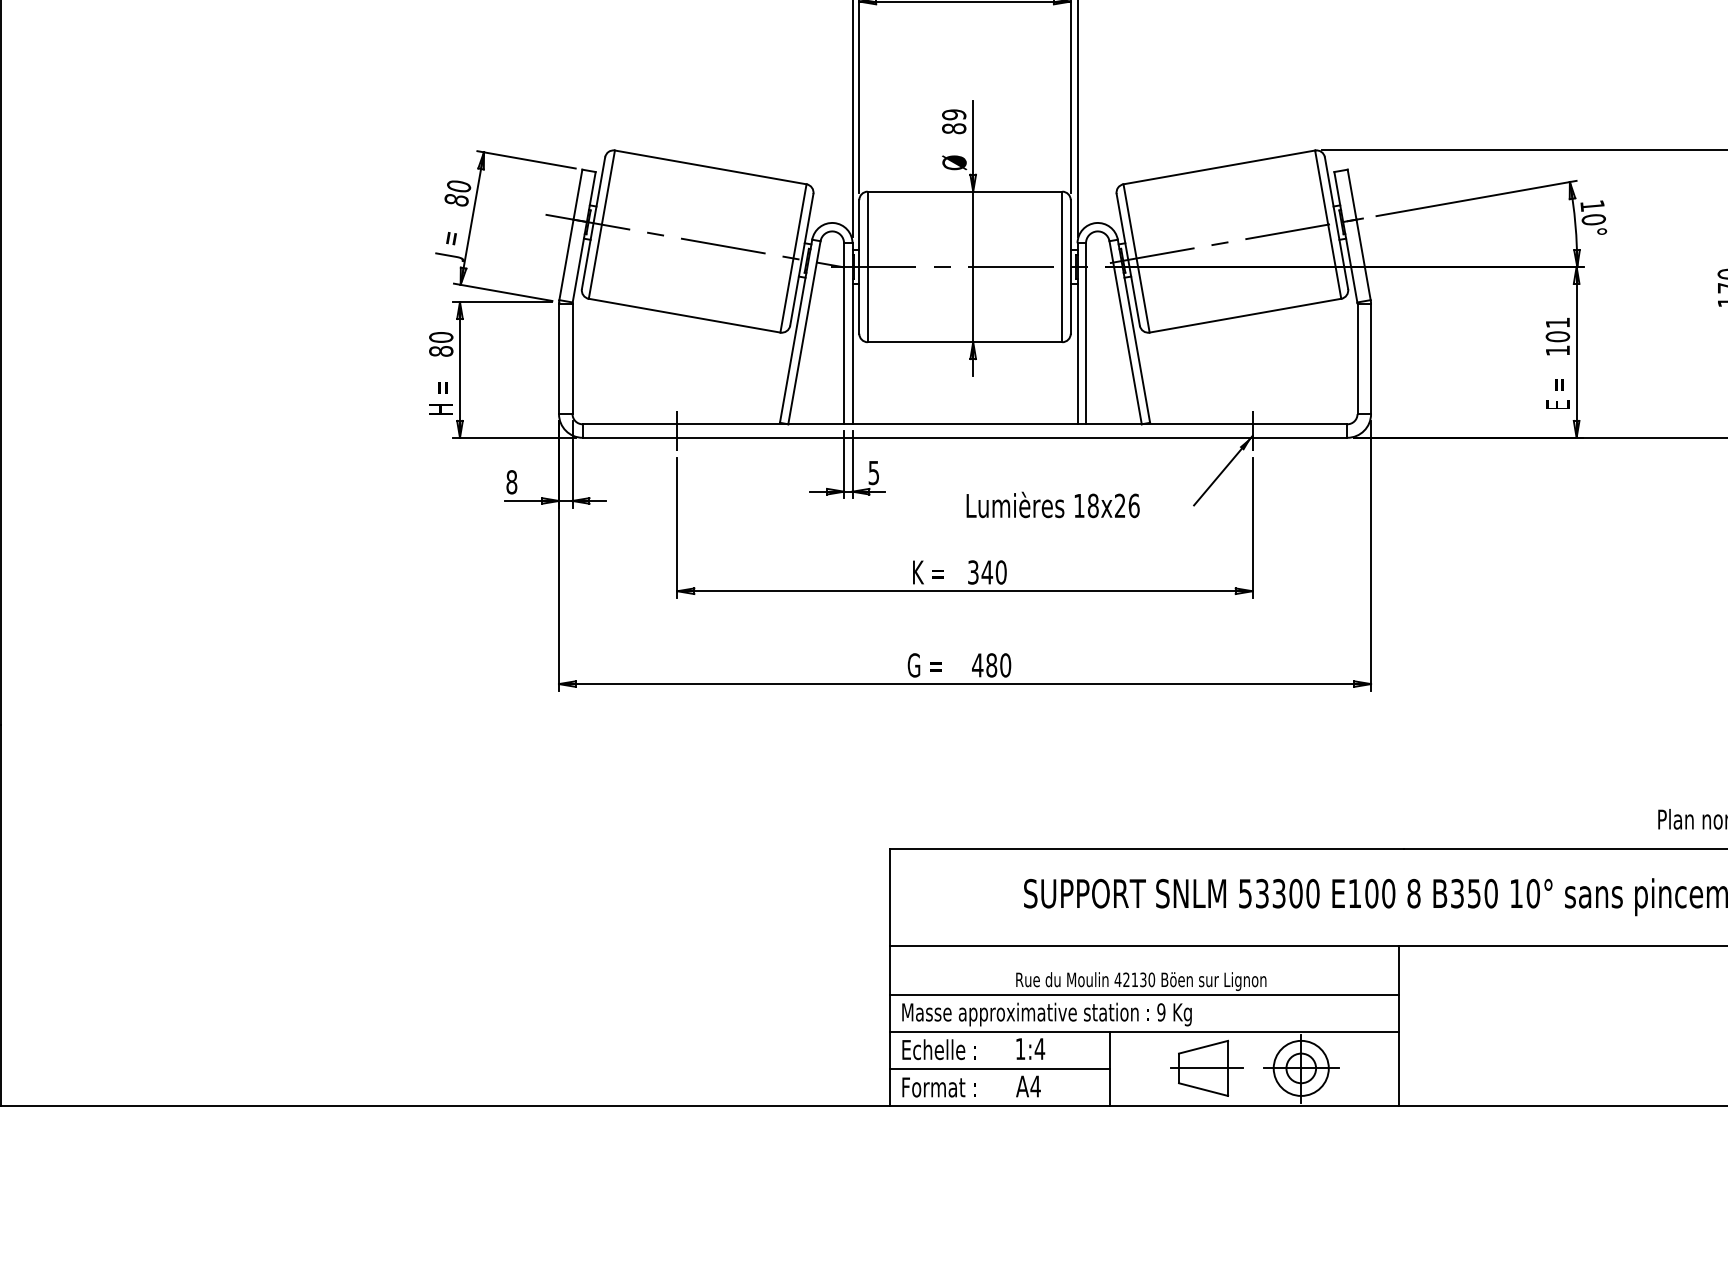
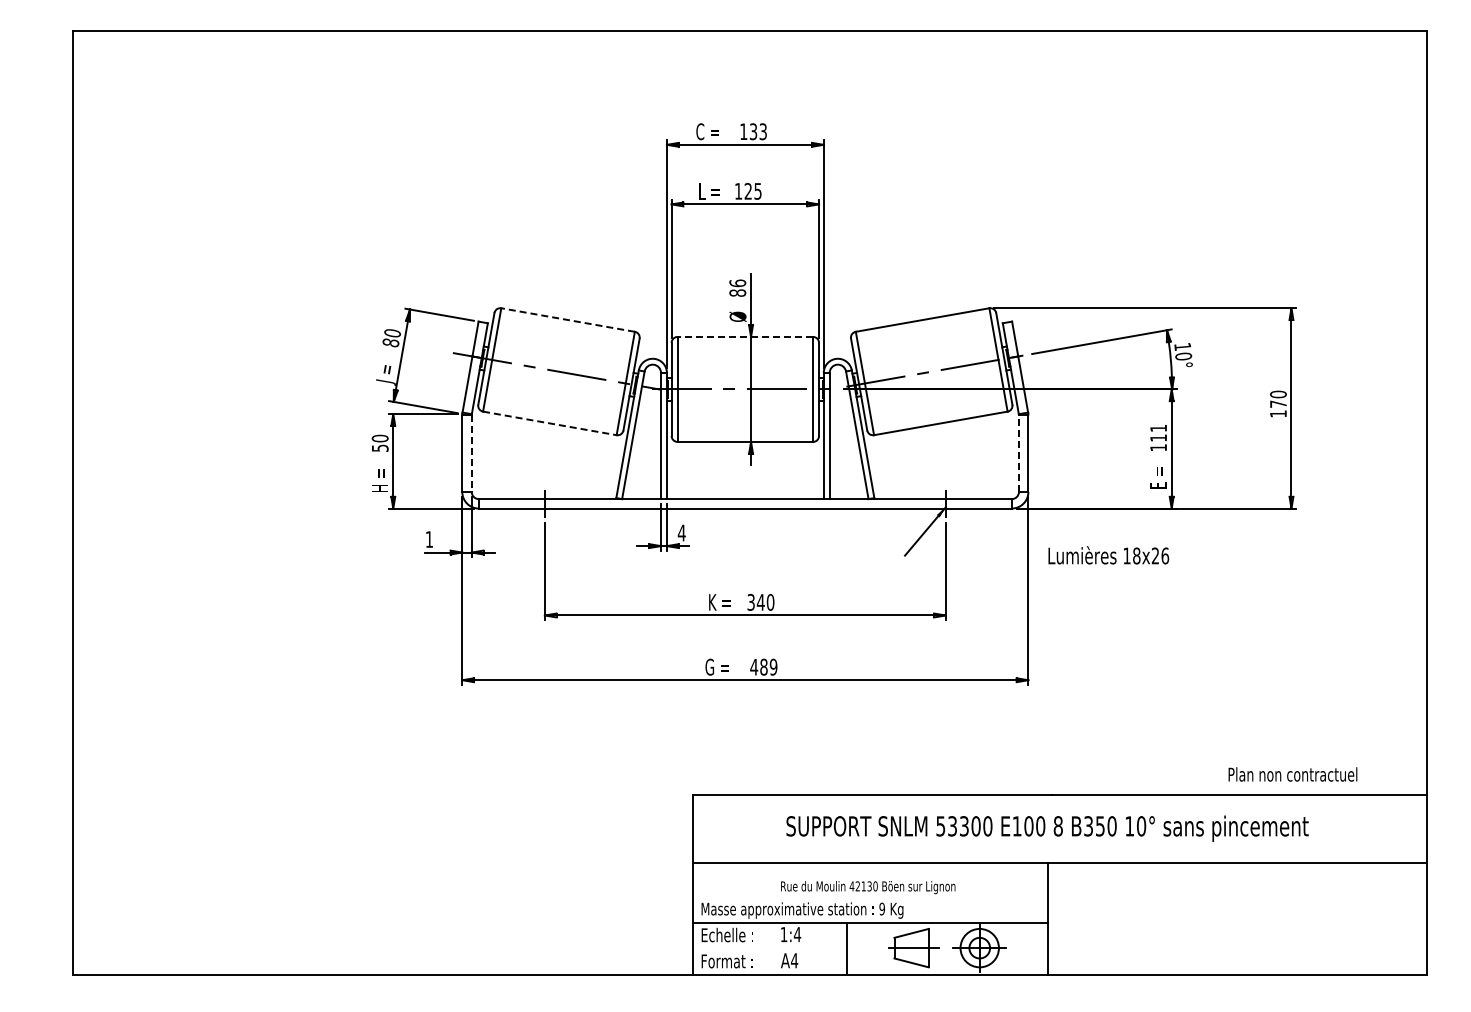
text: (953, 114) -> (737, 283), 89 -> 86
line: (711, 168) -> (568, 320), solid -> dashed
line: (965, 191) -> (745, 336), solid -> dashed
line: (684, 315) -> (549, 423), solid -> dashed
text: (1557, 335) -> (1158, 437), 101 -> 111
text: (440, 350) -> (379, 447), 80 -> 50
line: (1356, 358) -> (1018, 453), solid -> dashed
line: (572, 360) -> (471, 454), solid -> dashed
text: (873, 472) -> (681, 532), 5 -> 4
text: (511, 482) -> (429, 539), 8 -> 1
text: (1052, 505) -> (1108, 555), moved
text: (1005, 665) -> (773, 667), 480 -> 489
line: (1143, 994) -> (869, 896), removed
line: (999, 1068) -> (769, 948), removed

